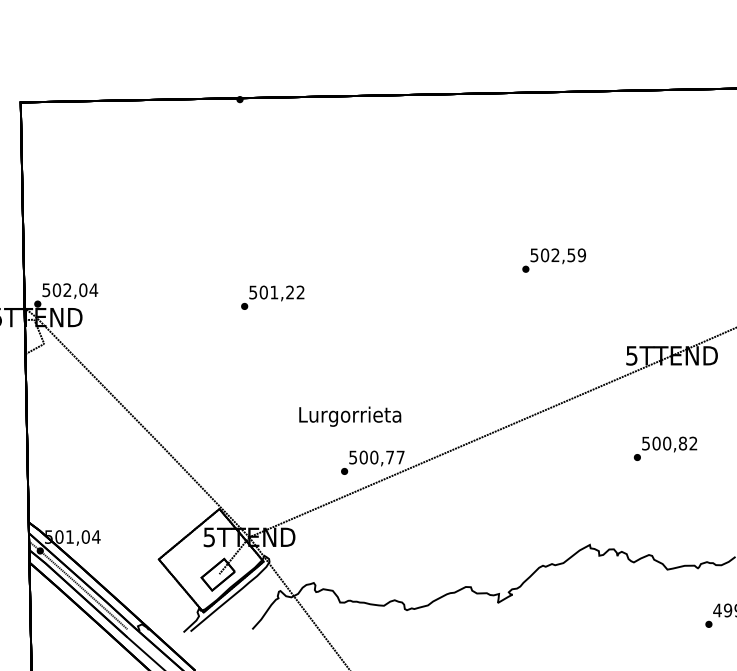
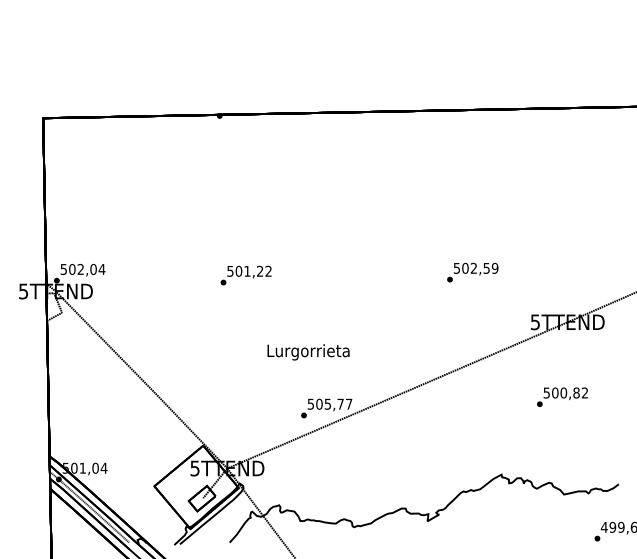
text: (553, 260) -> (472, 272), moved
text: (350, 416) -> (308, 352), moved
text: (373, 456) -> (327, 403), 500,77 -> 505,77

